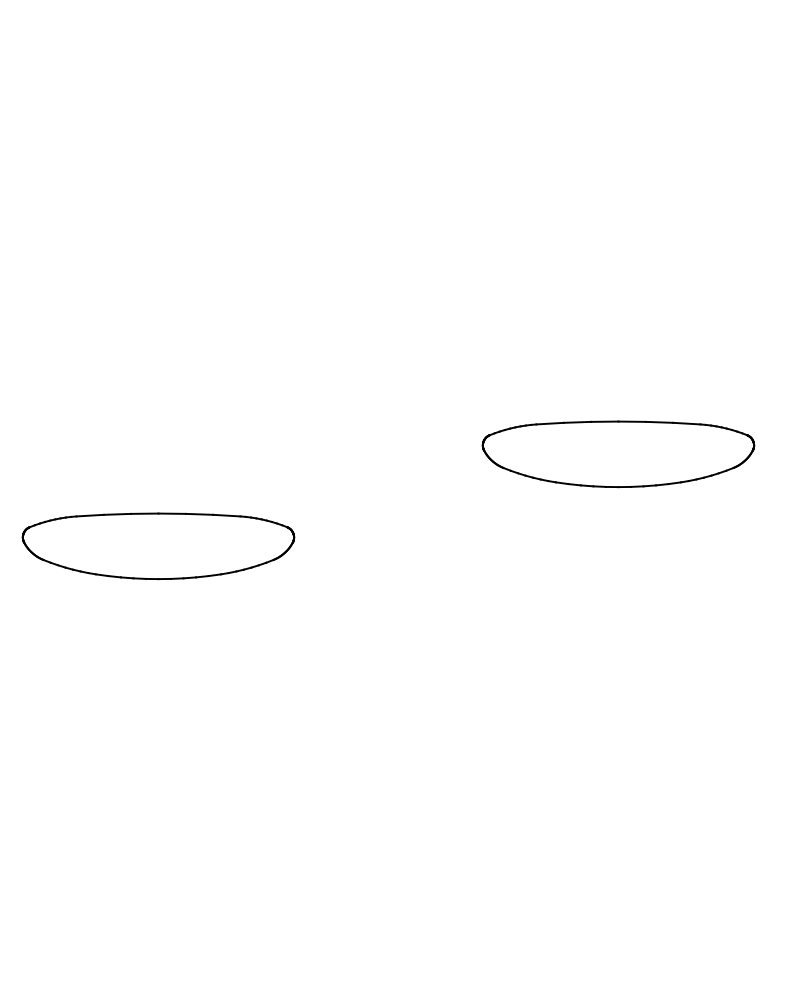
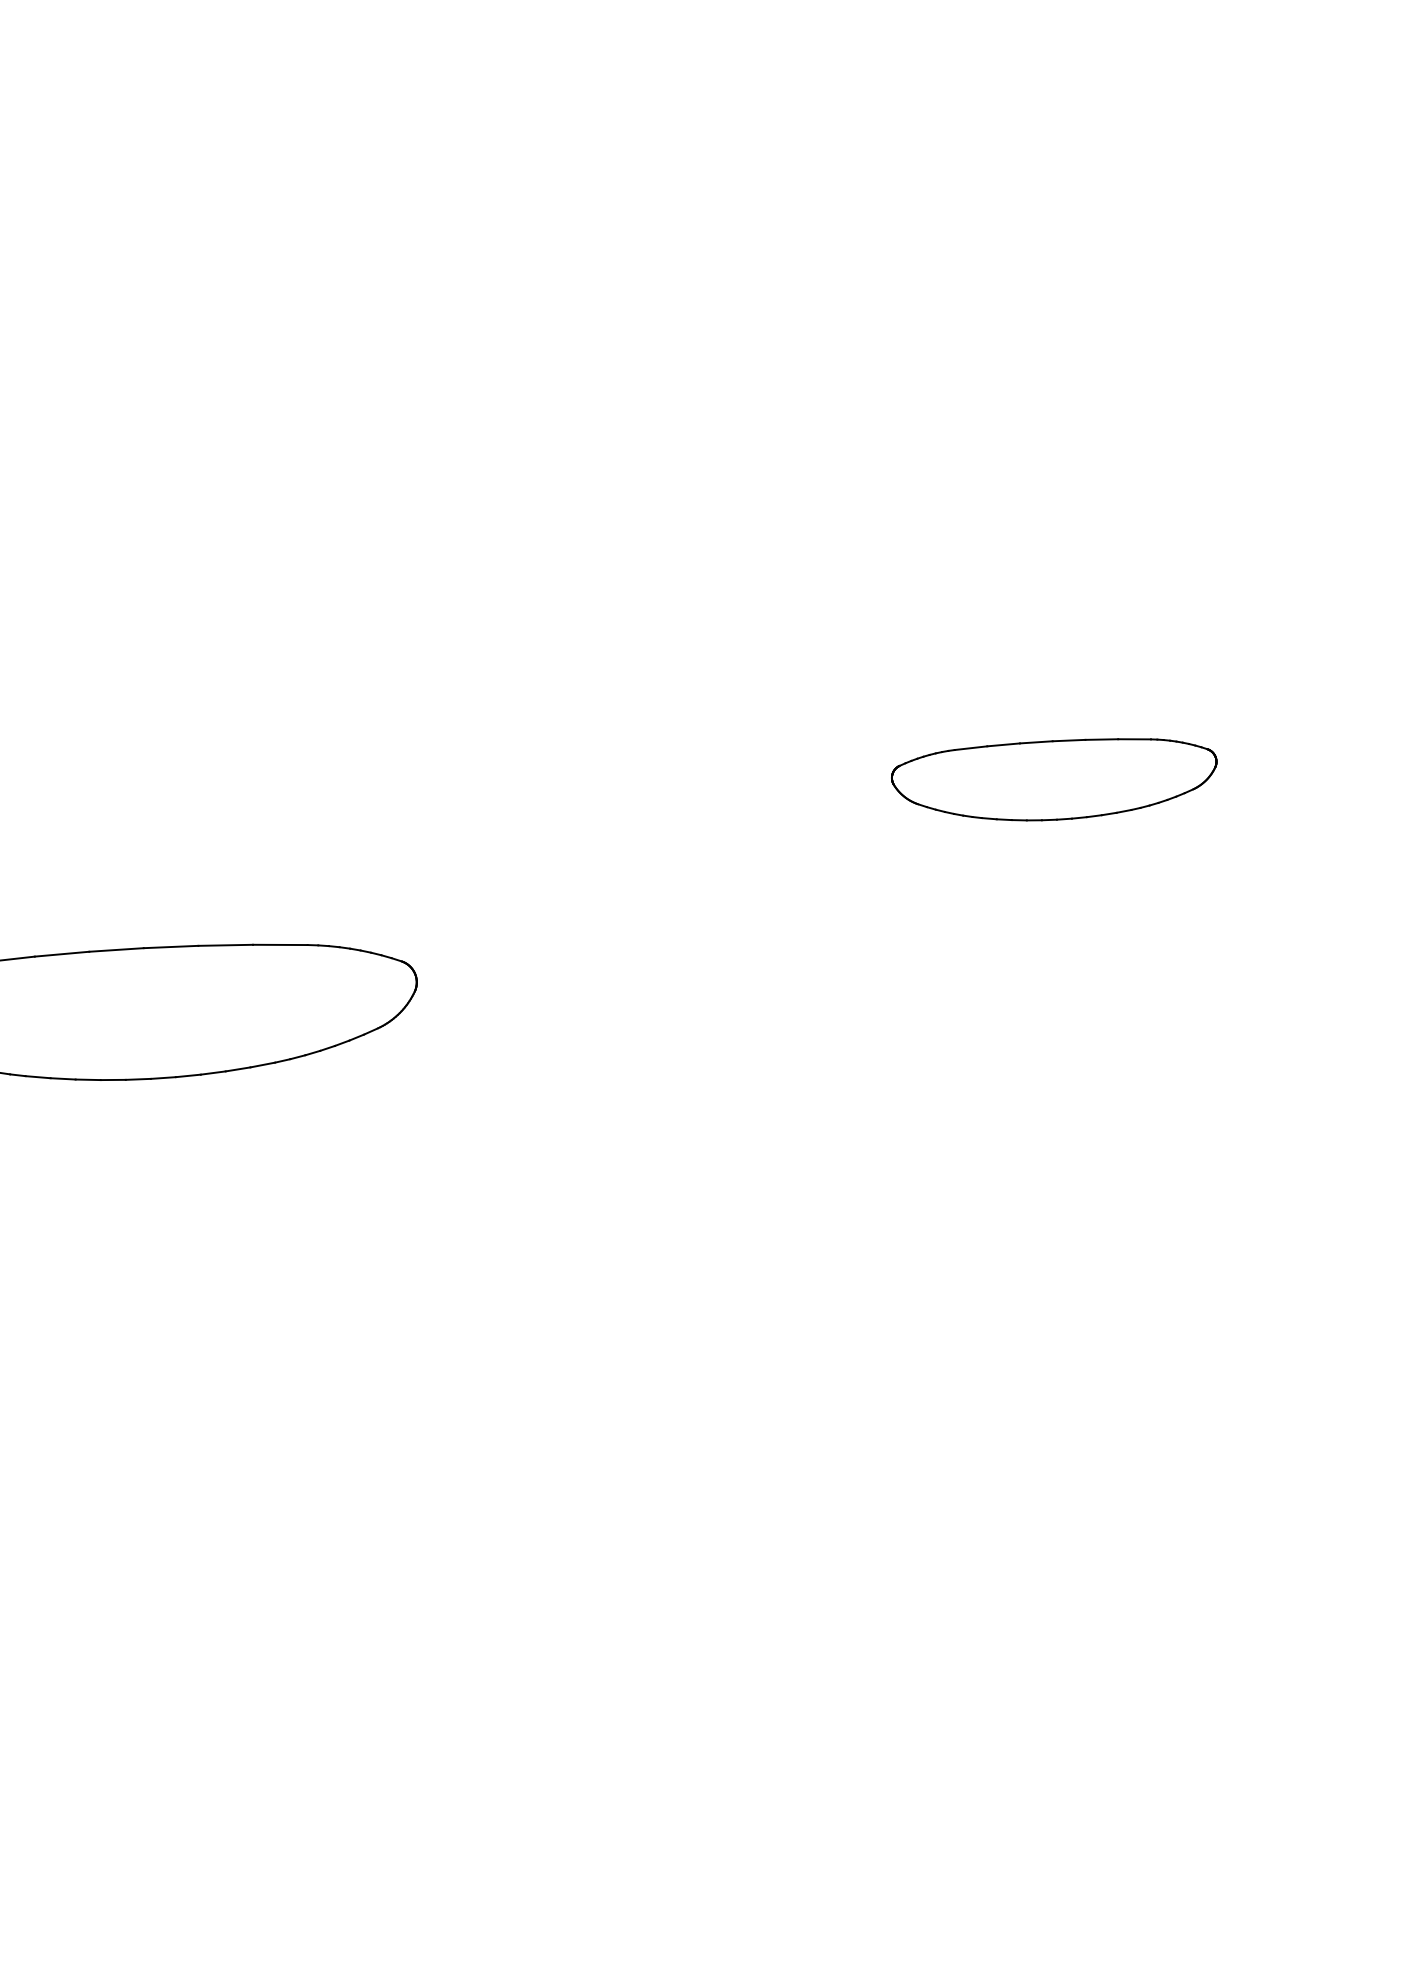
part: (618, 454) -> (1054, 780), size x0.6

